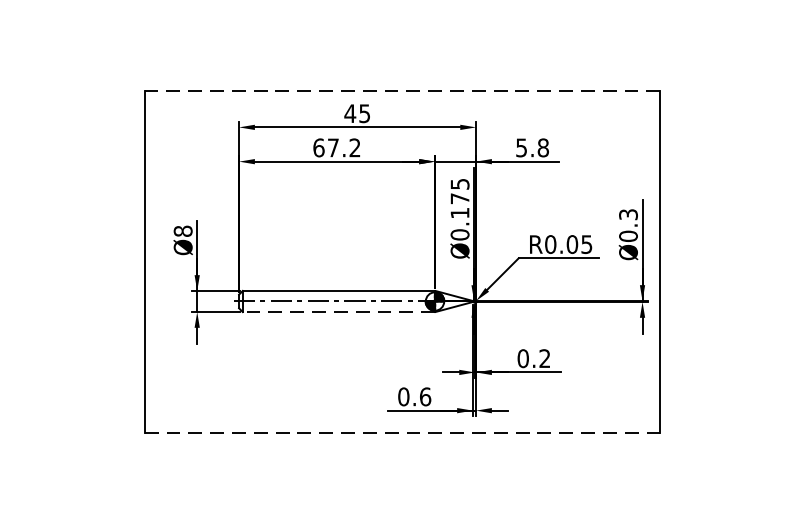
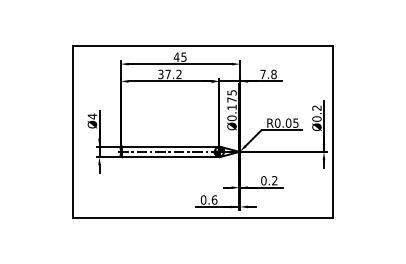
line: (403, 90) -> (203, 45), dashed -> solid
text: (318, 147) -> (160, 74), 67.2 -> 37.2
text: (520, 147) -> (262, 74), 5.8 -> 7.8
text: (629, 213) -> (317, 107), Ø0.3 -> Ø0.2
text: (183, 231) -> (92, 116), Ø8 -> Ø4
line: (338, 312) -> (170, 157), dashed -> solid
line: (401, 433) -> (202, 218), dashed -> solid

